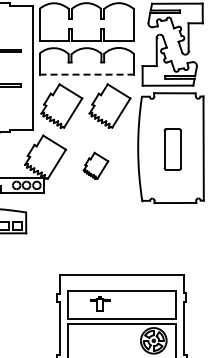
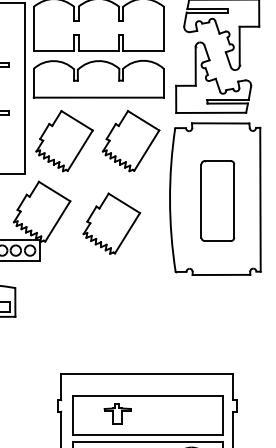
line: (87, 74) -> (100, 97), dashed -> solid
part: (172, 149) -> (217, 201), size x1.43
part: (95, 165) -> (111, 223), size x1.67

